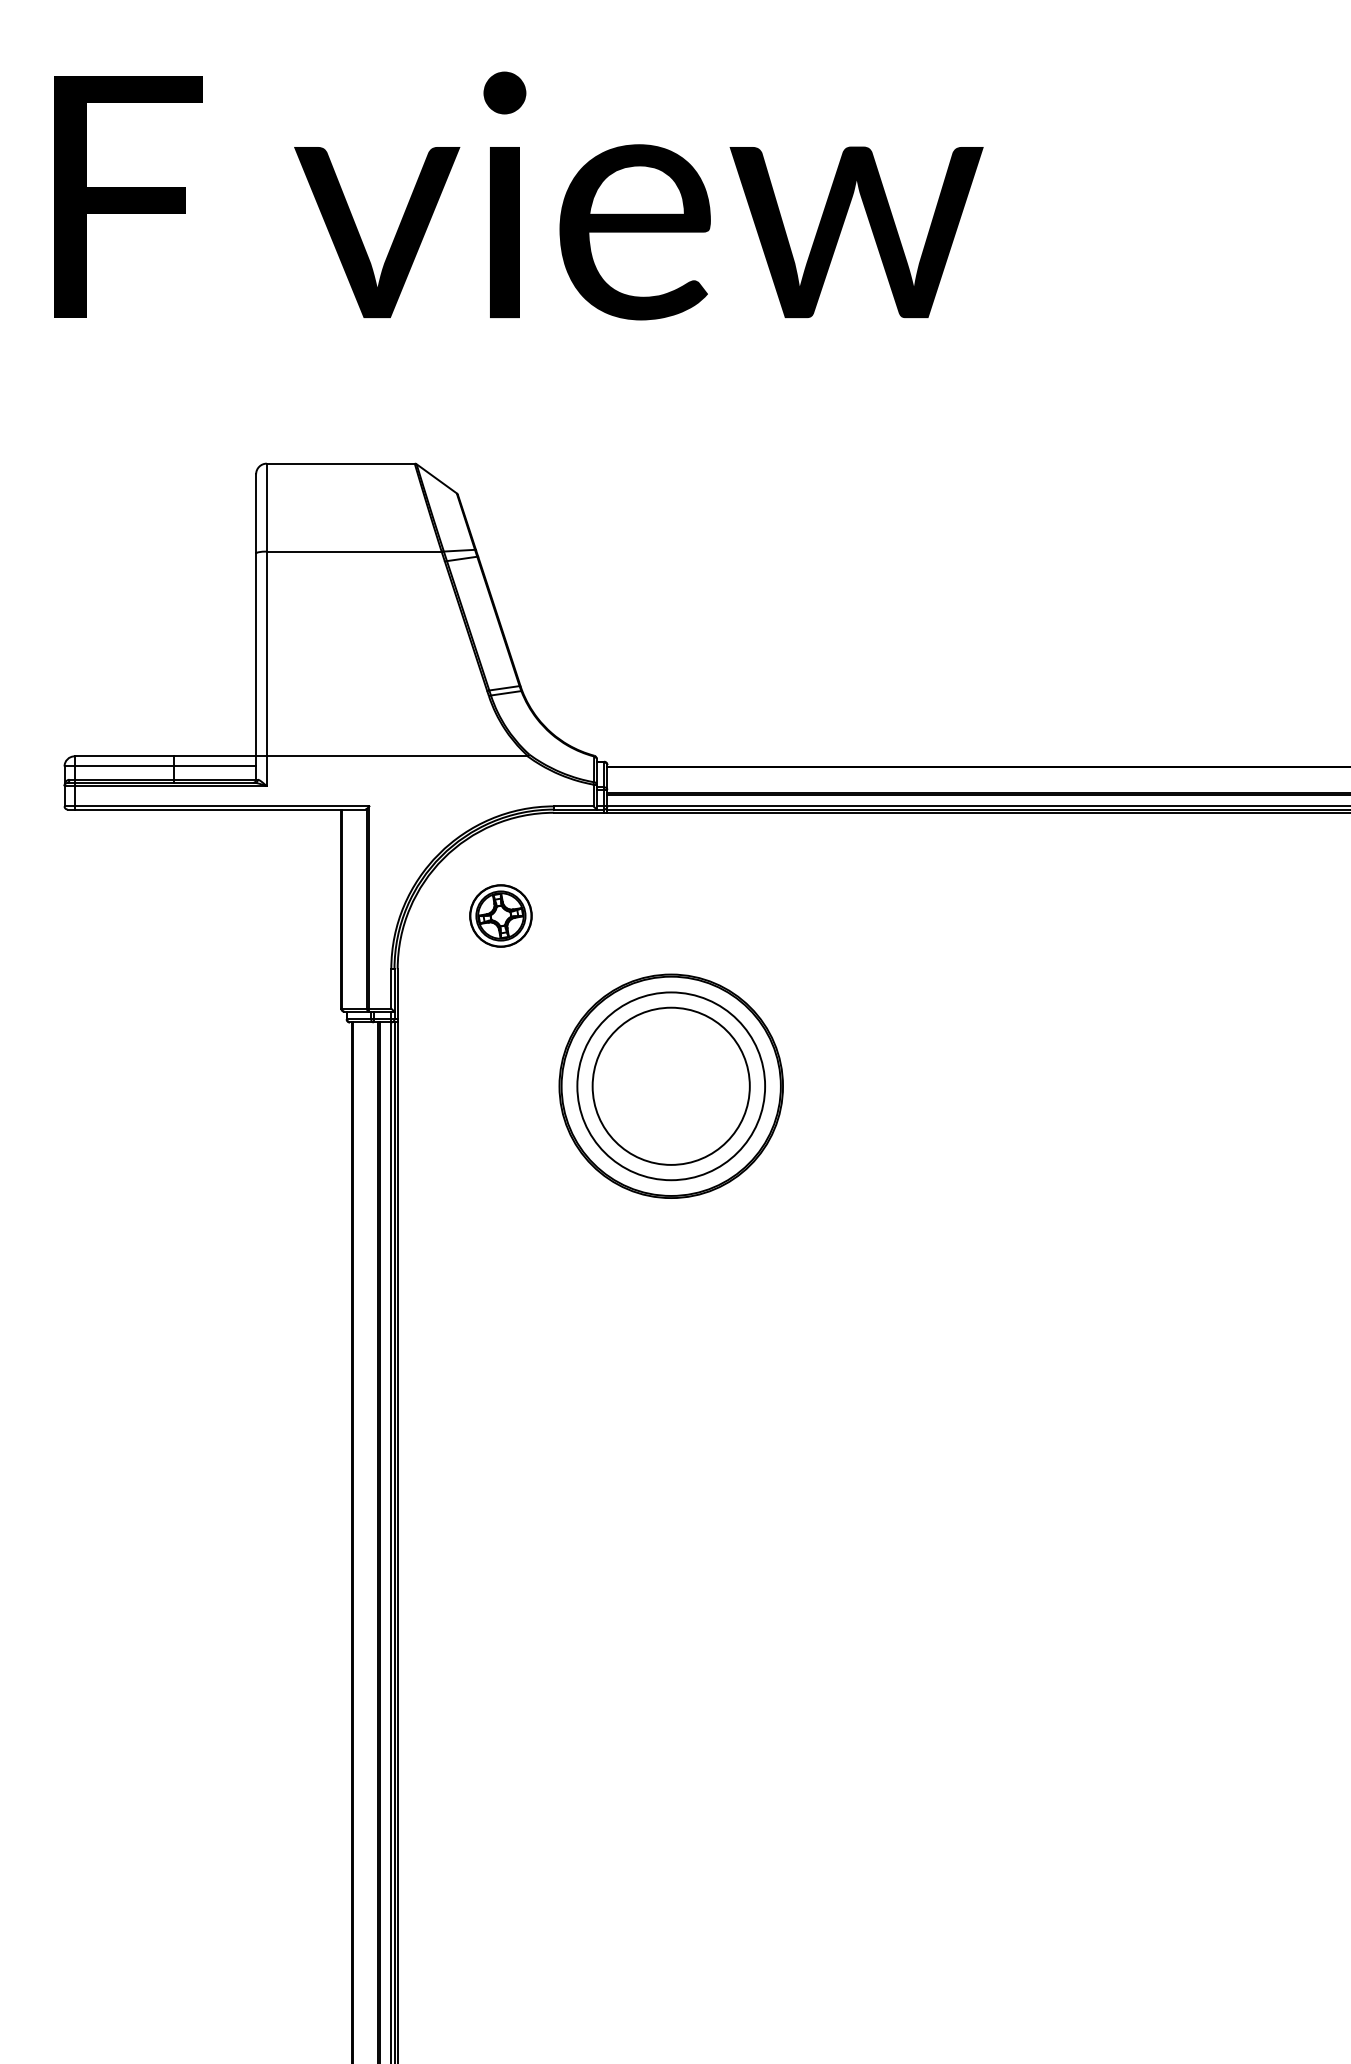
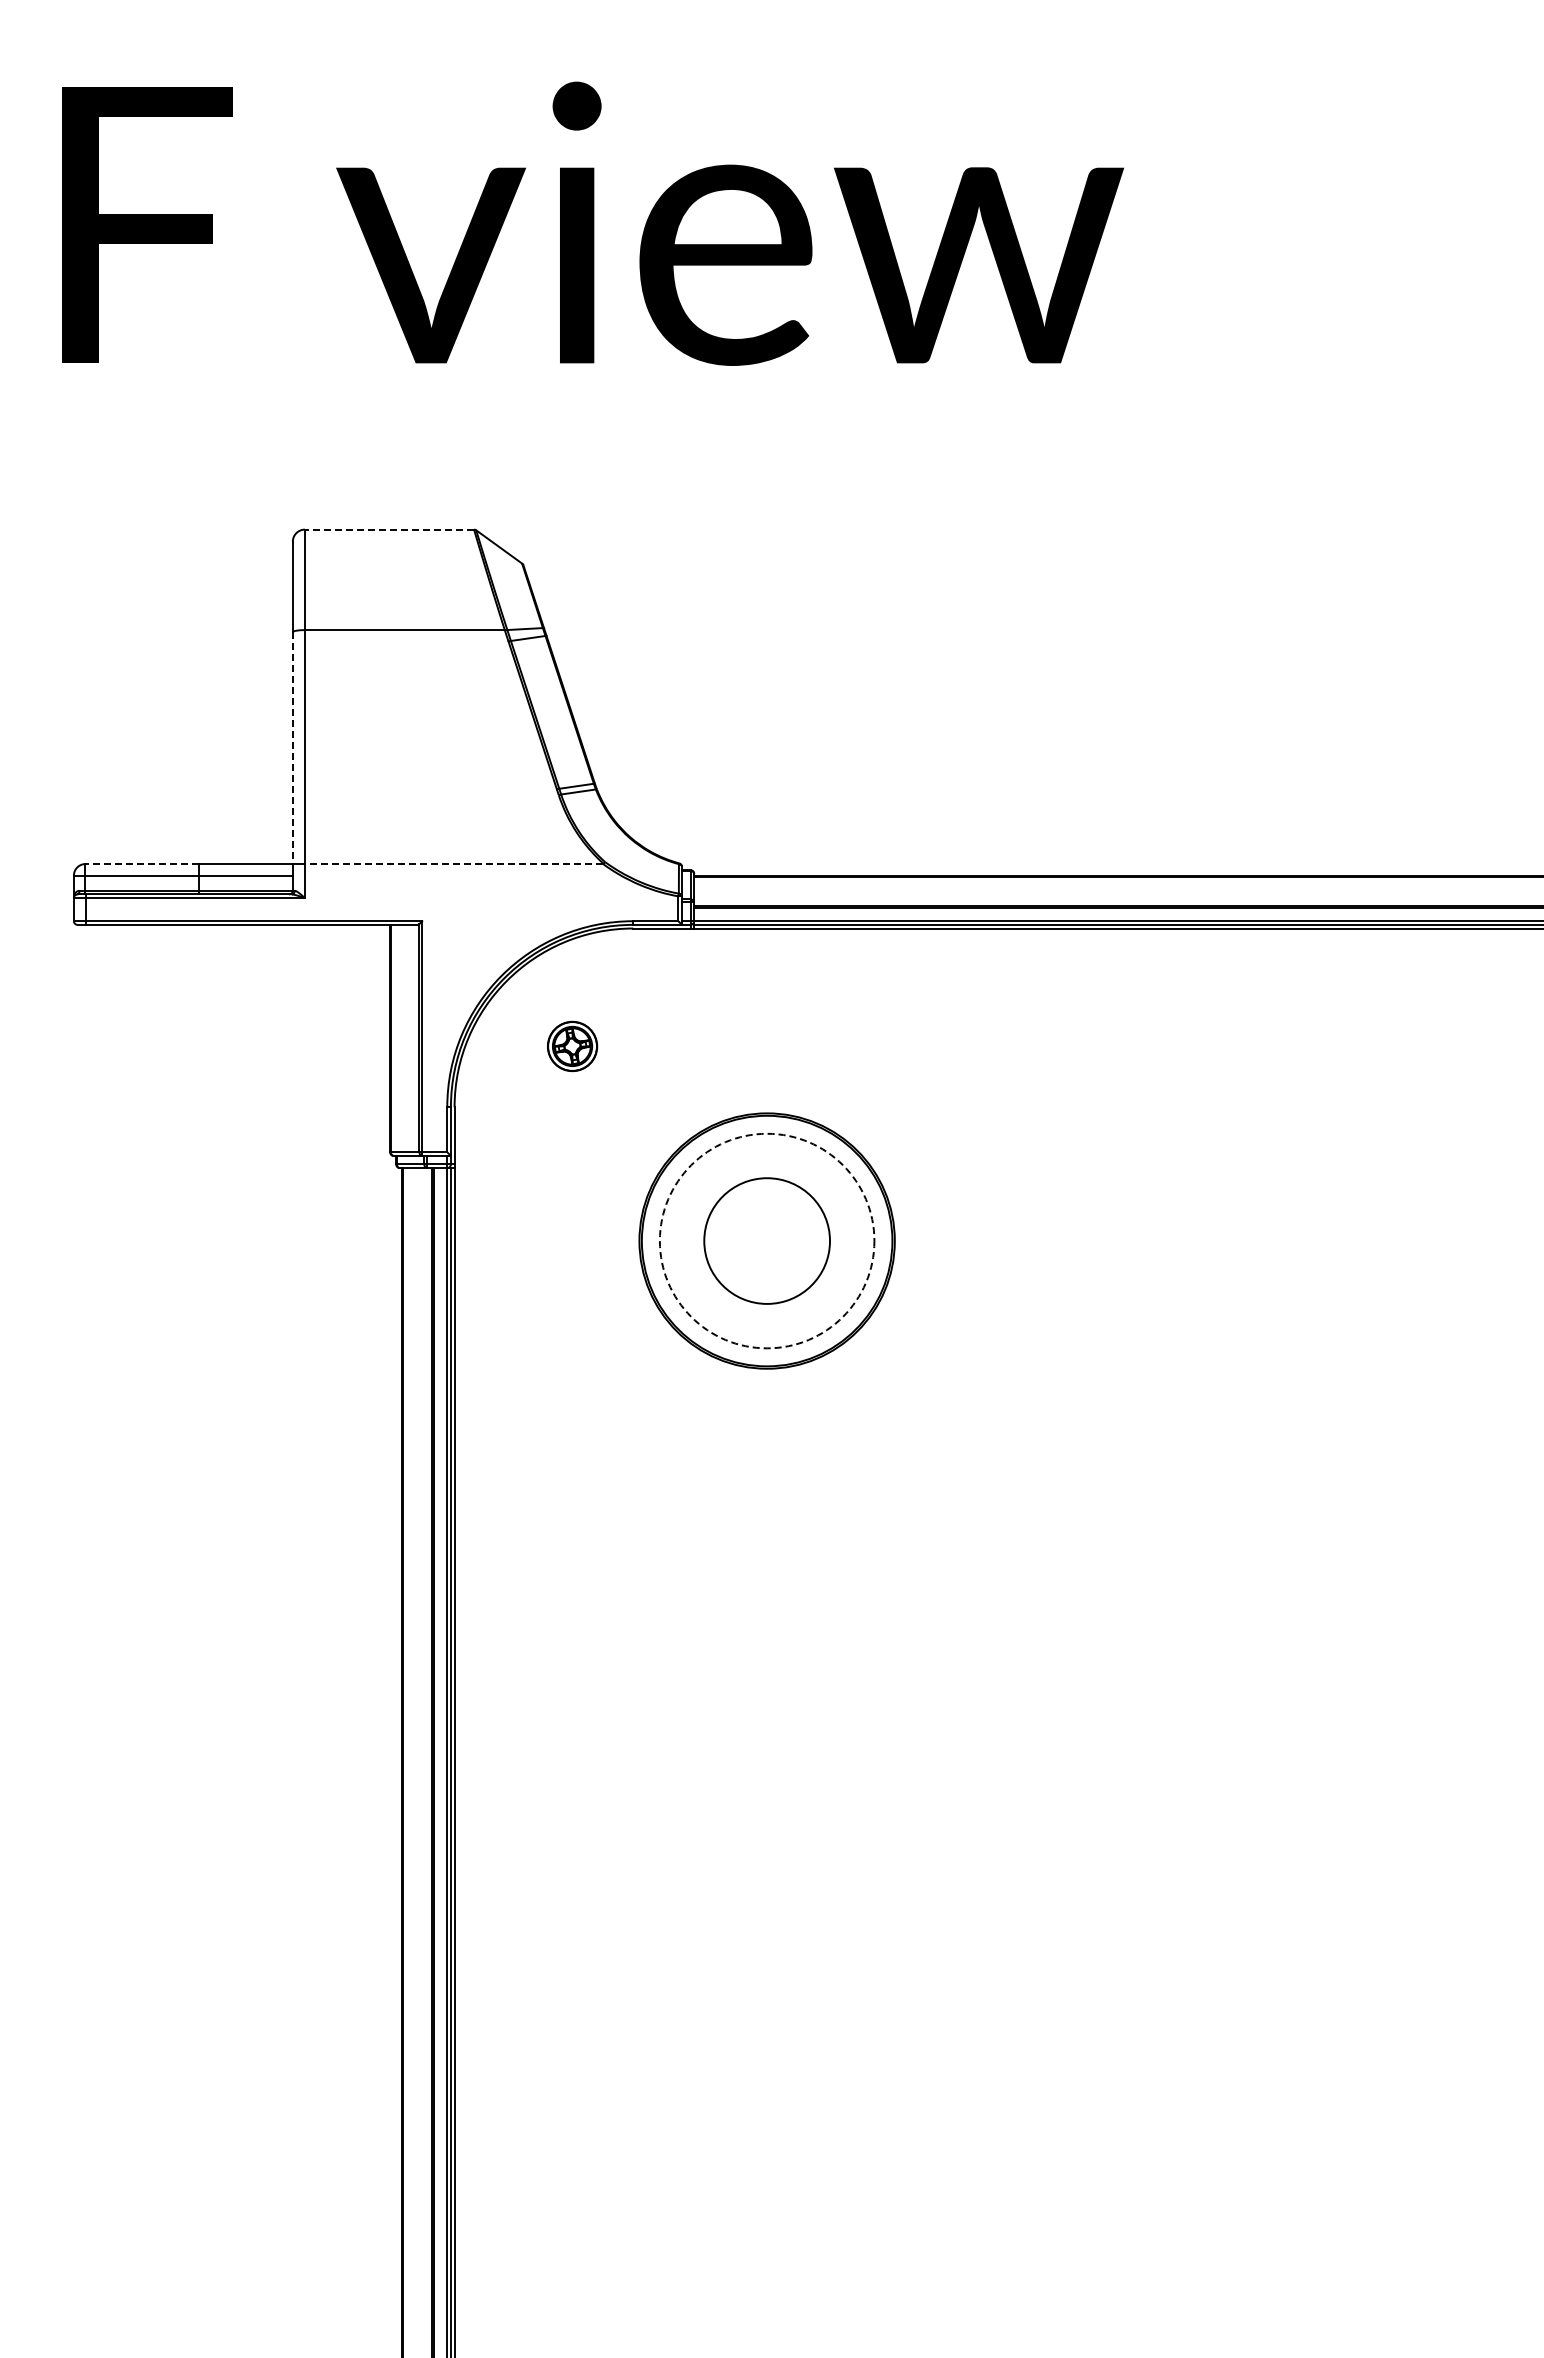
line: (340, 463) -> (389, 529), solid -> dashed
line: (255, 655) -> (292, 748), solid -> dashed
line: (124, 756) -> (142, 864), solid -> dashed
line: (396, 756) -> (453, 864), solid -> dashed
part: (500, 916) -> (572, 1046), size x0.7
circle: (670, 1085) -> (766, 1240), size x0.7
circle: (670, 1085) -> (766, 1240), solid -> dashed

